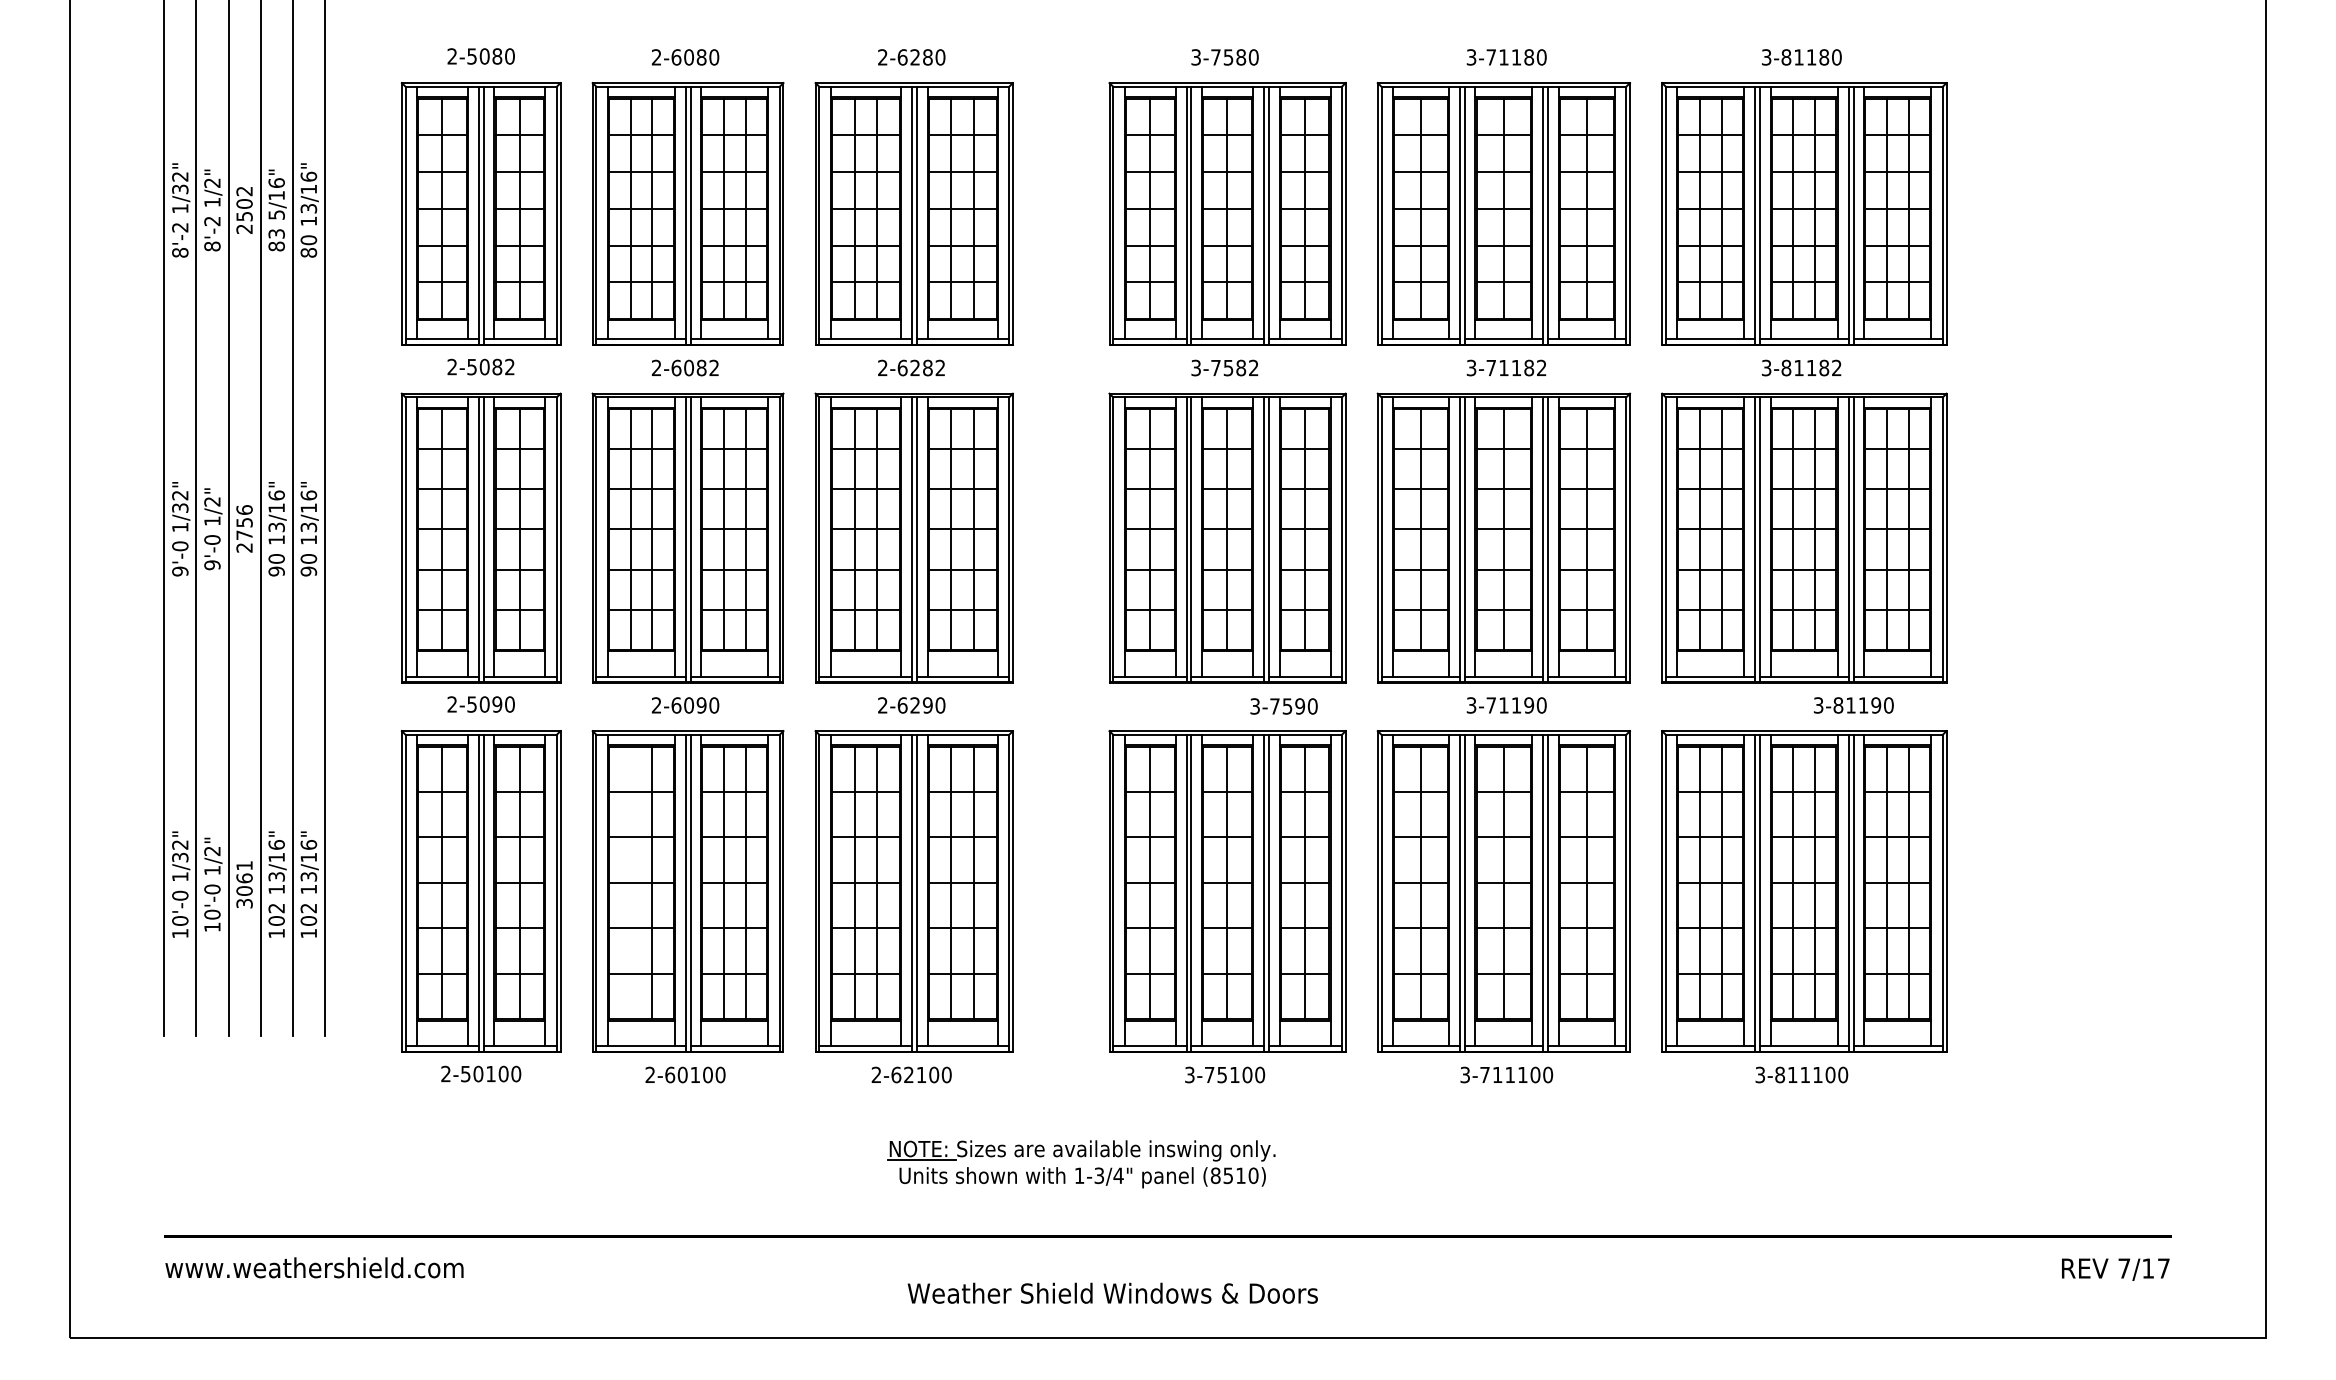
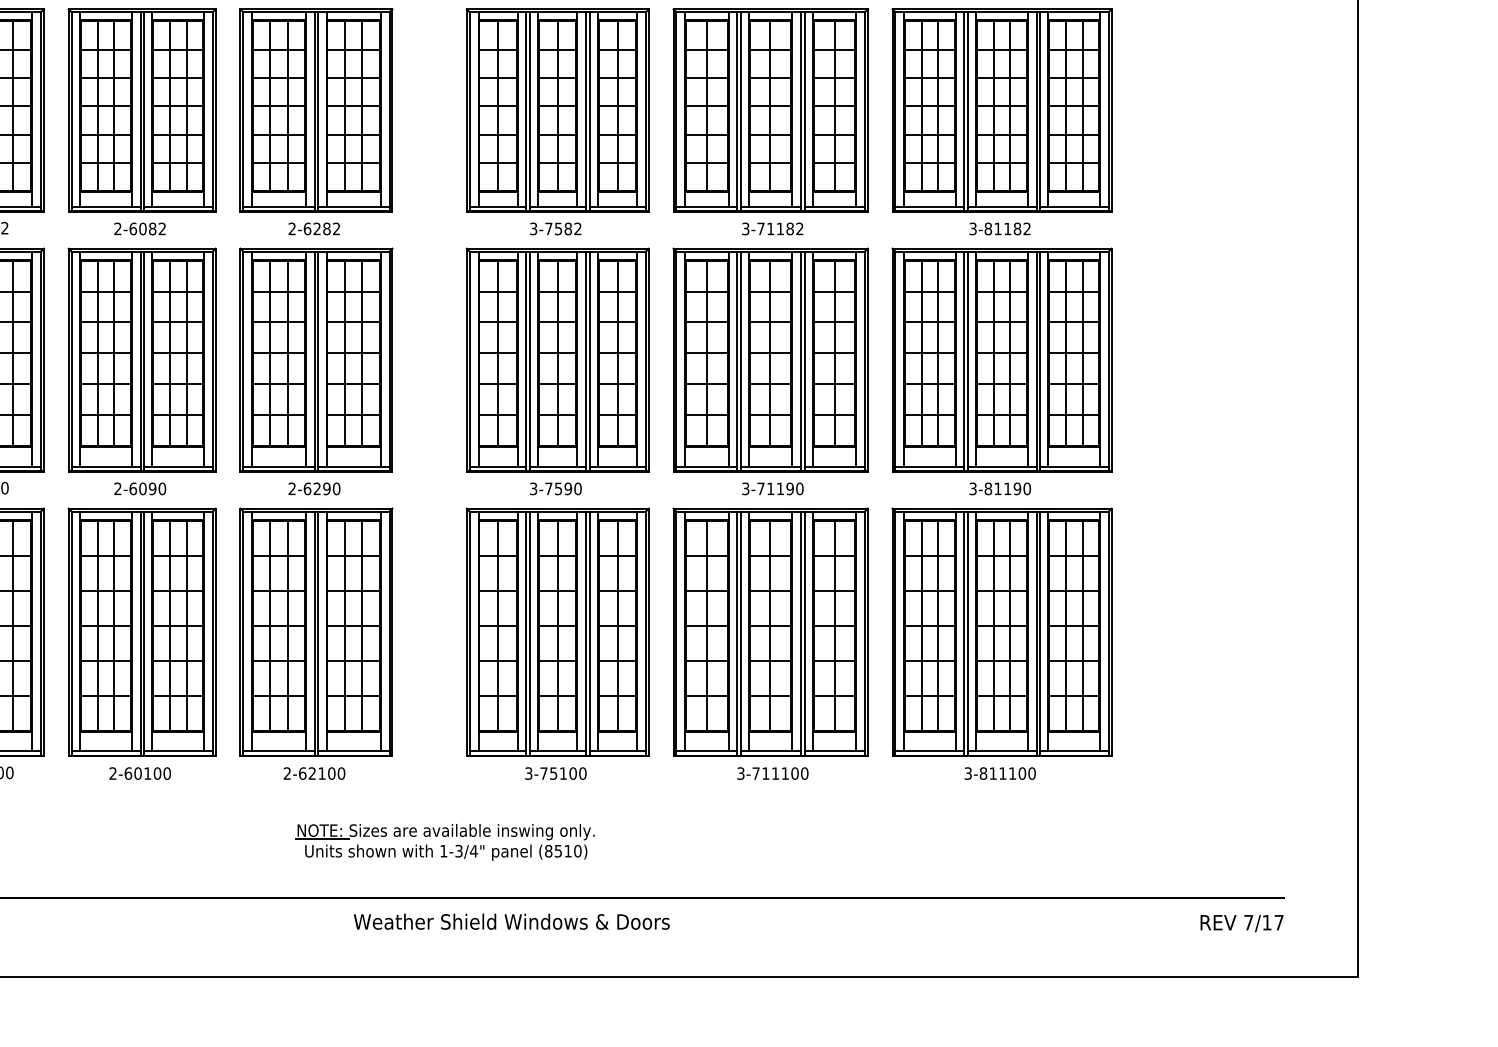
text: (1853, 705) -> (999, 488), moved
text: (1283, 706) -> (555, 488), moved
line: (630, 882) -> (97, 625), added
text: (1112, 1292) -> (511, 921), moved

